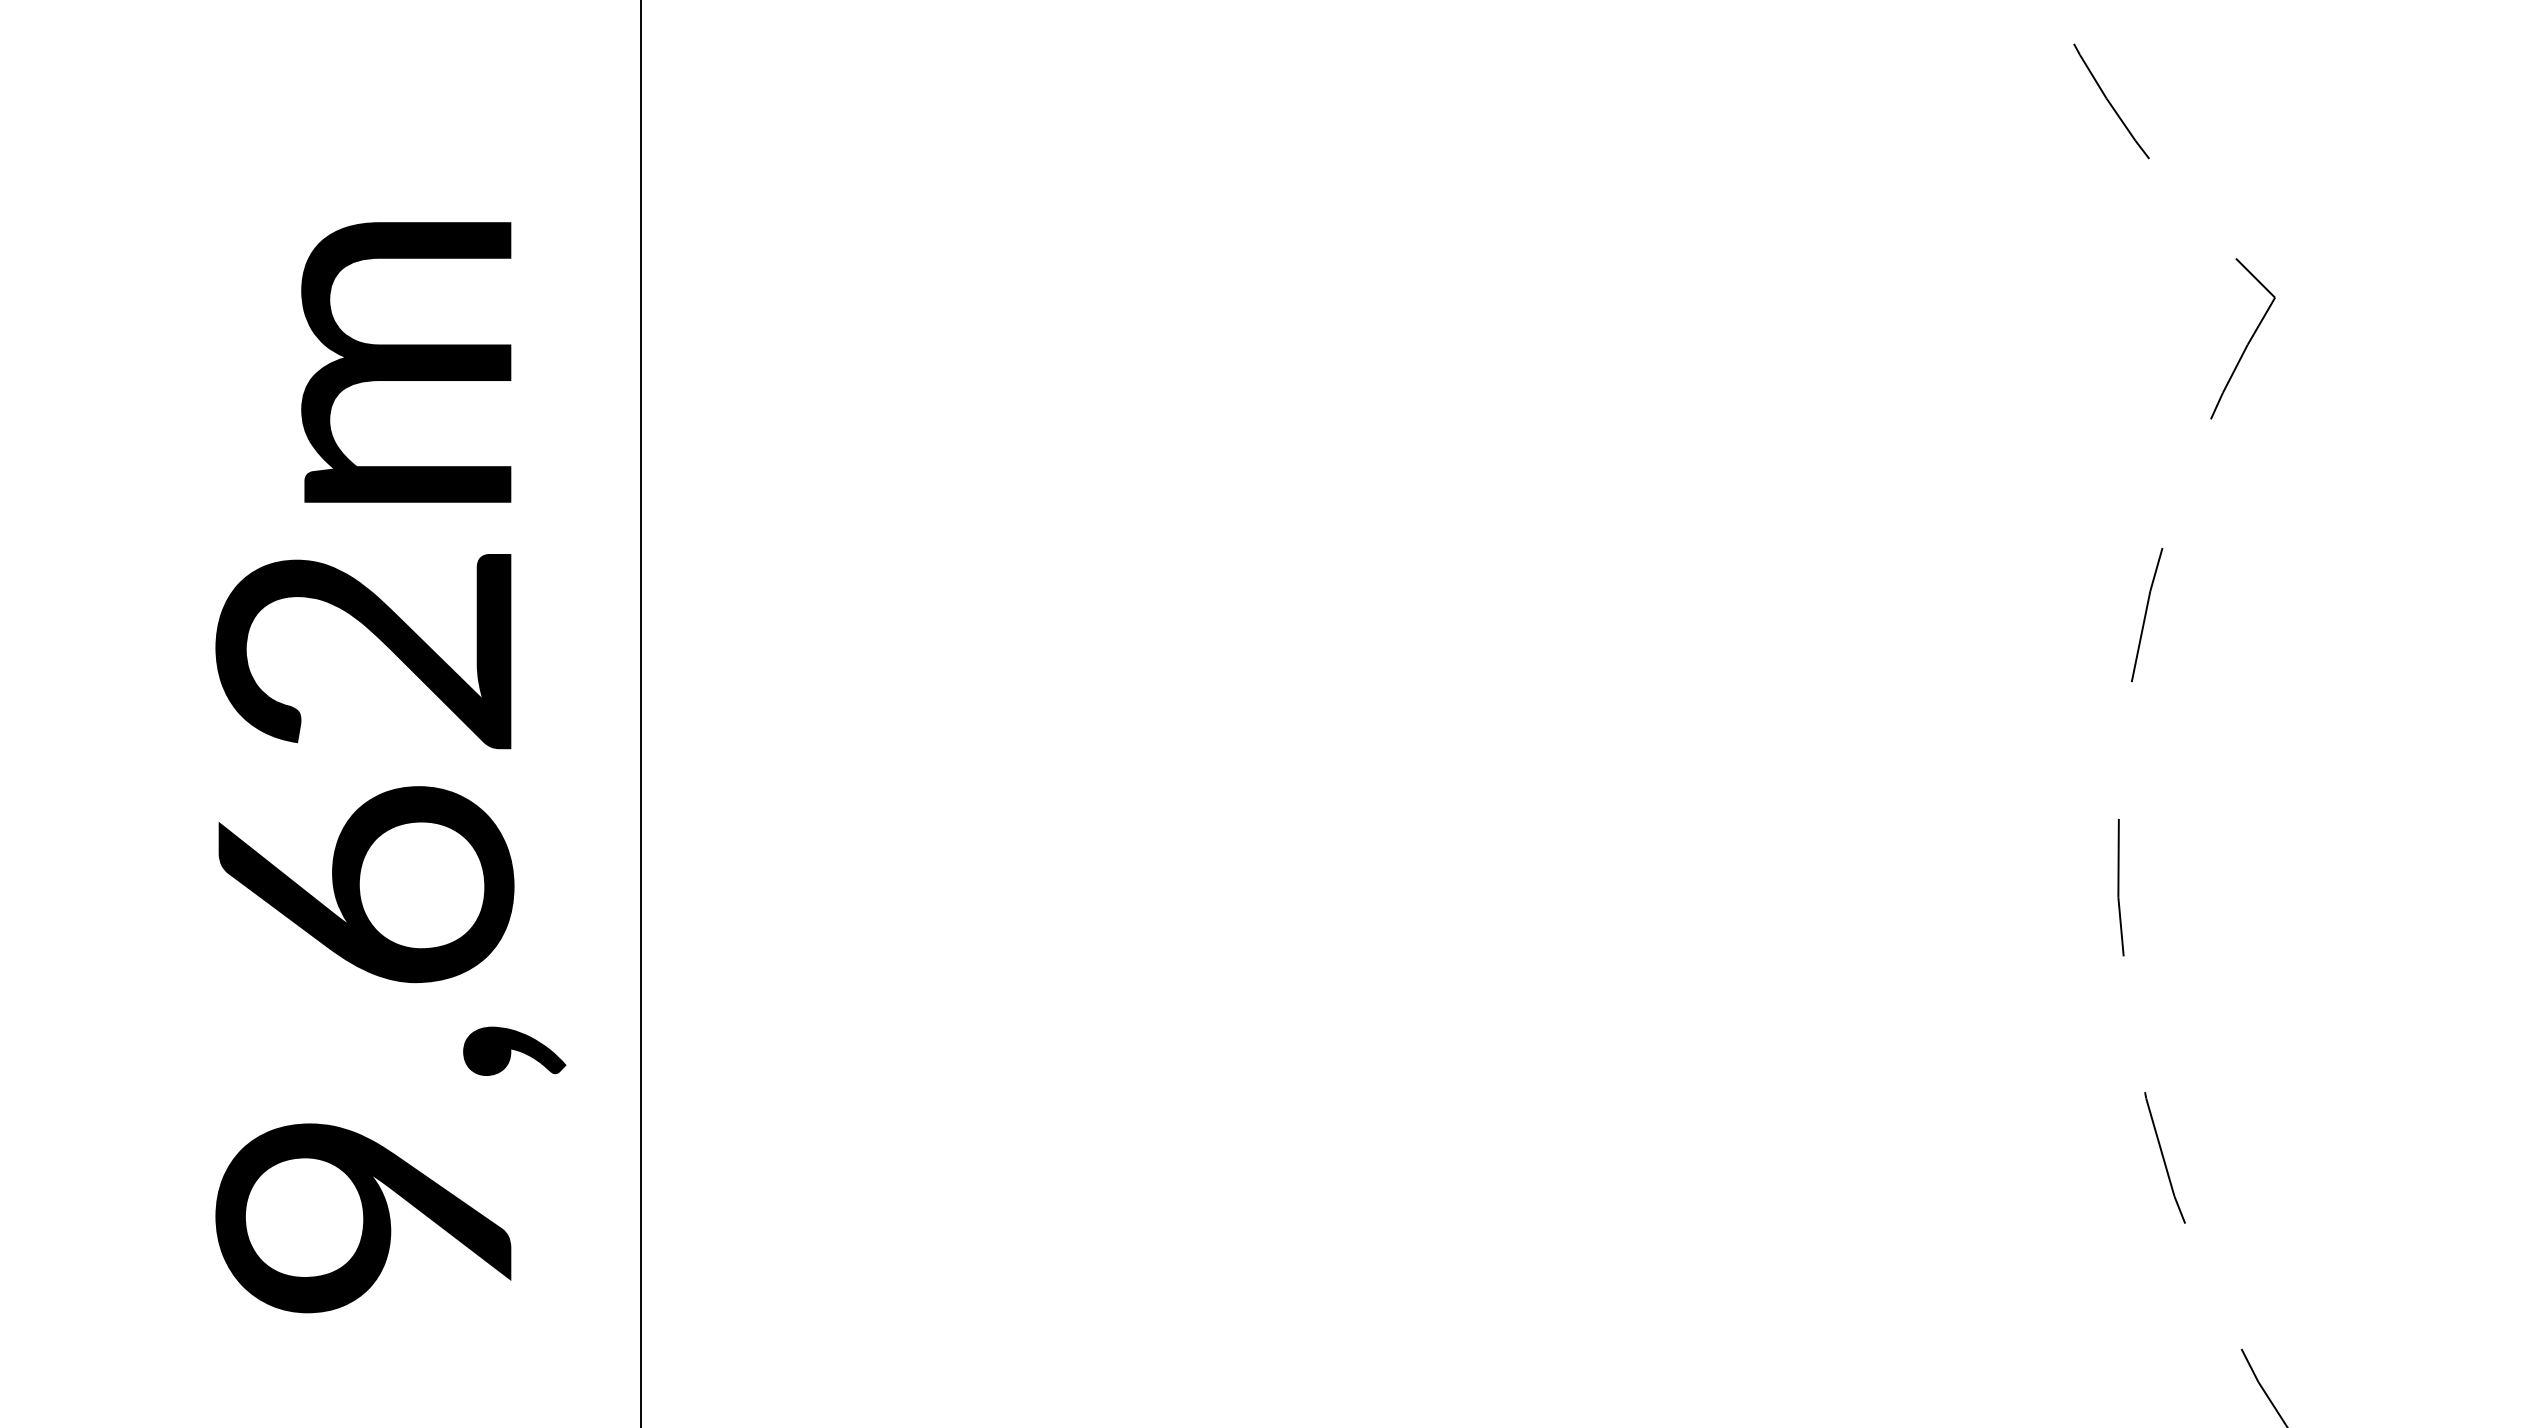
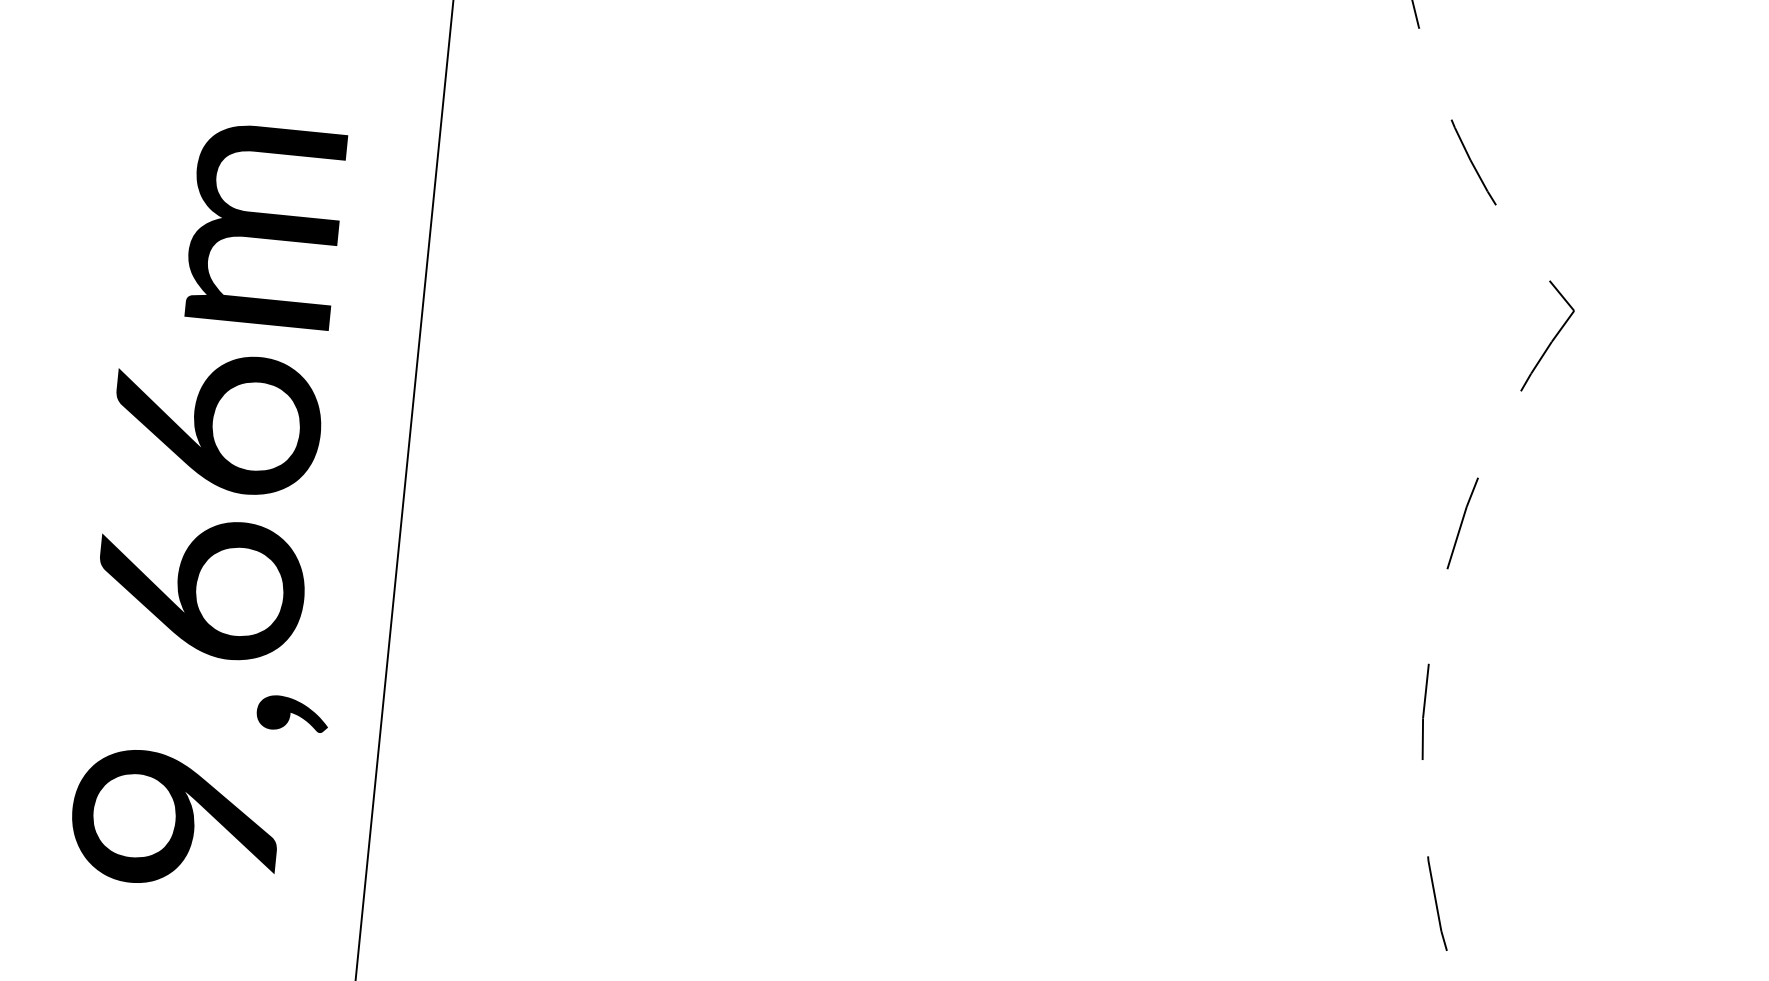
text: (364, 649) -> (216, 423), 9,62m -> 9,66m

